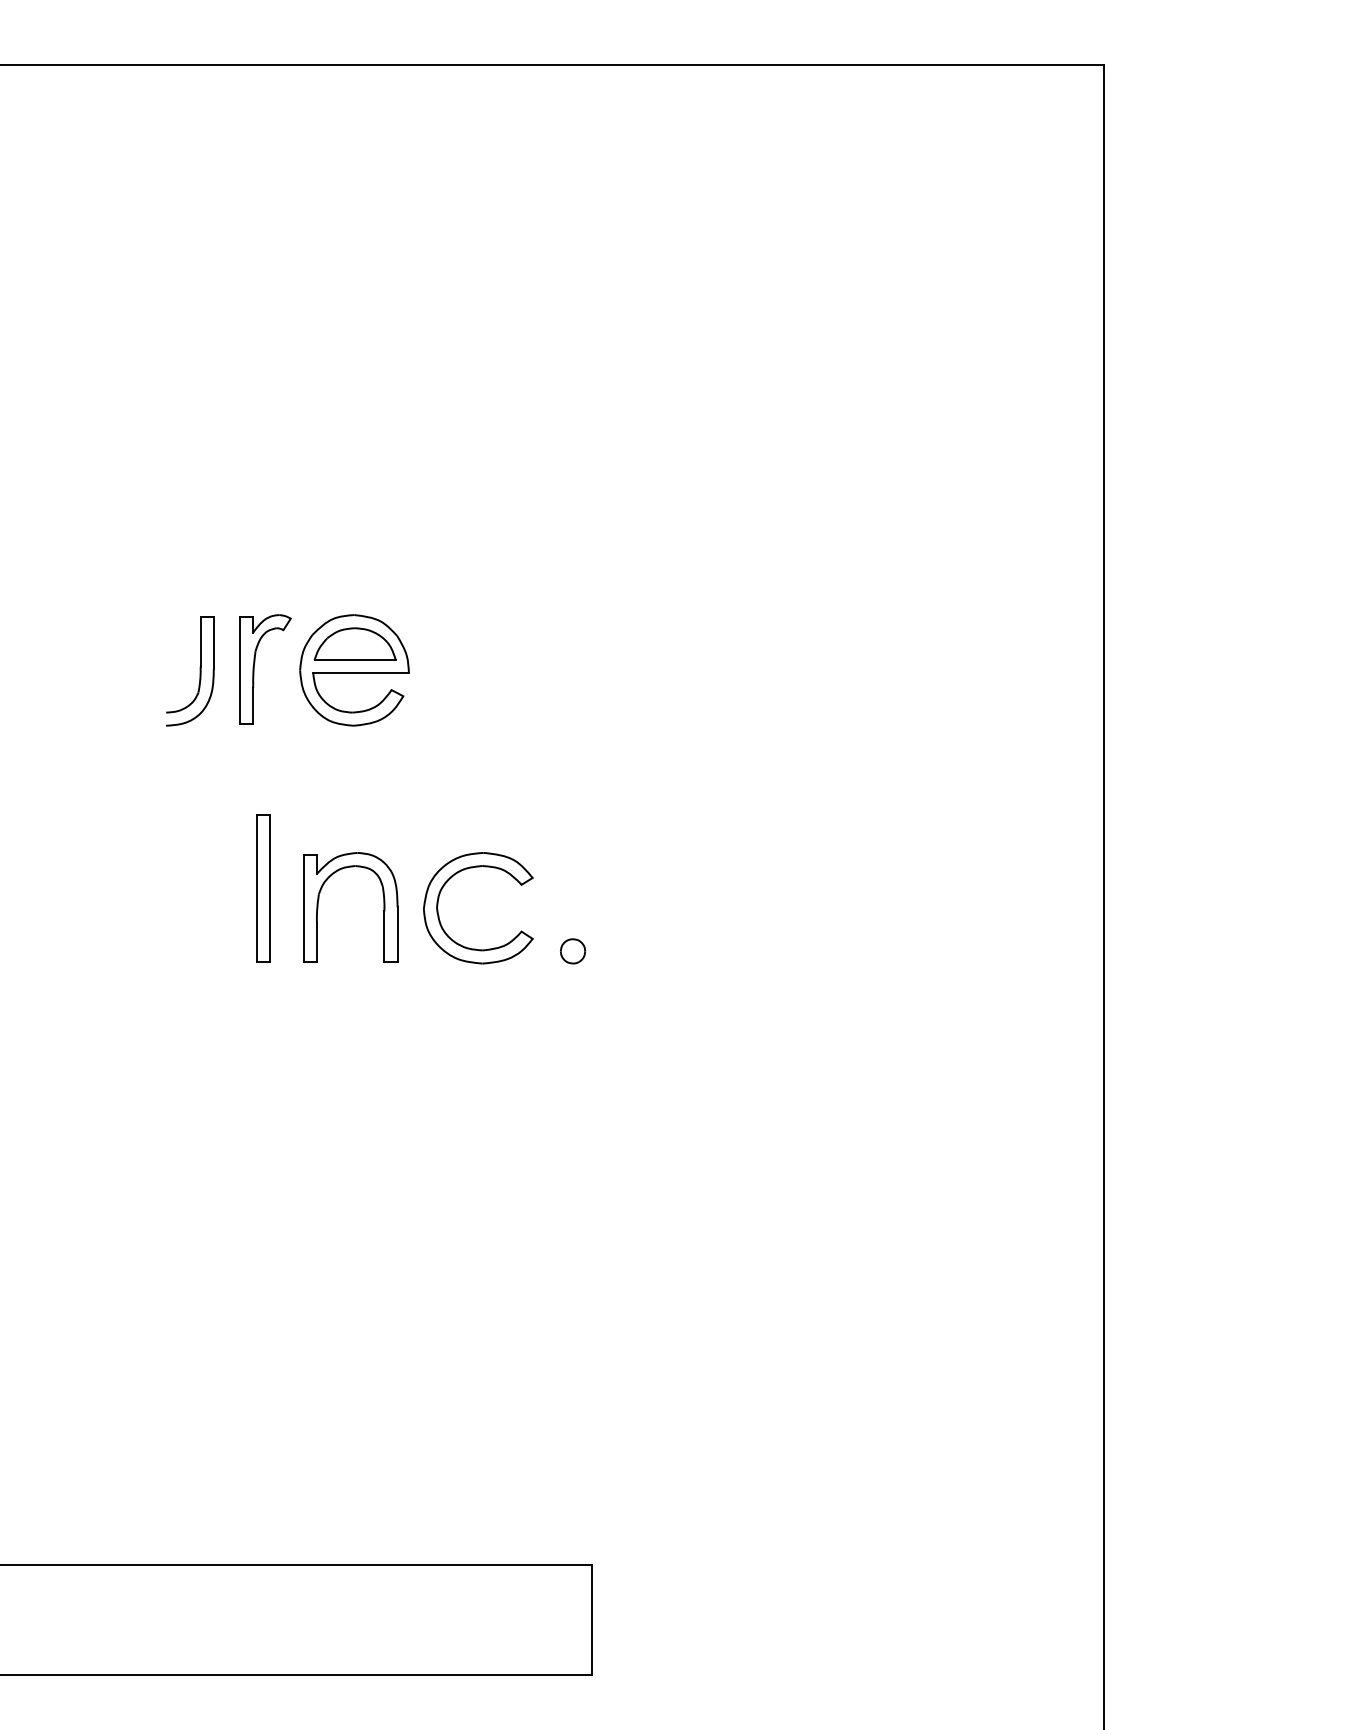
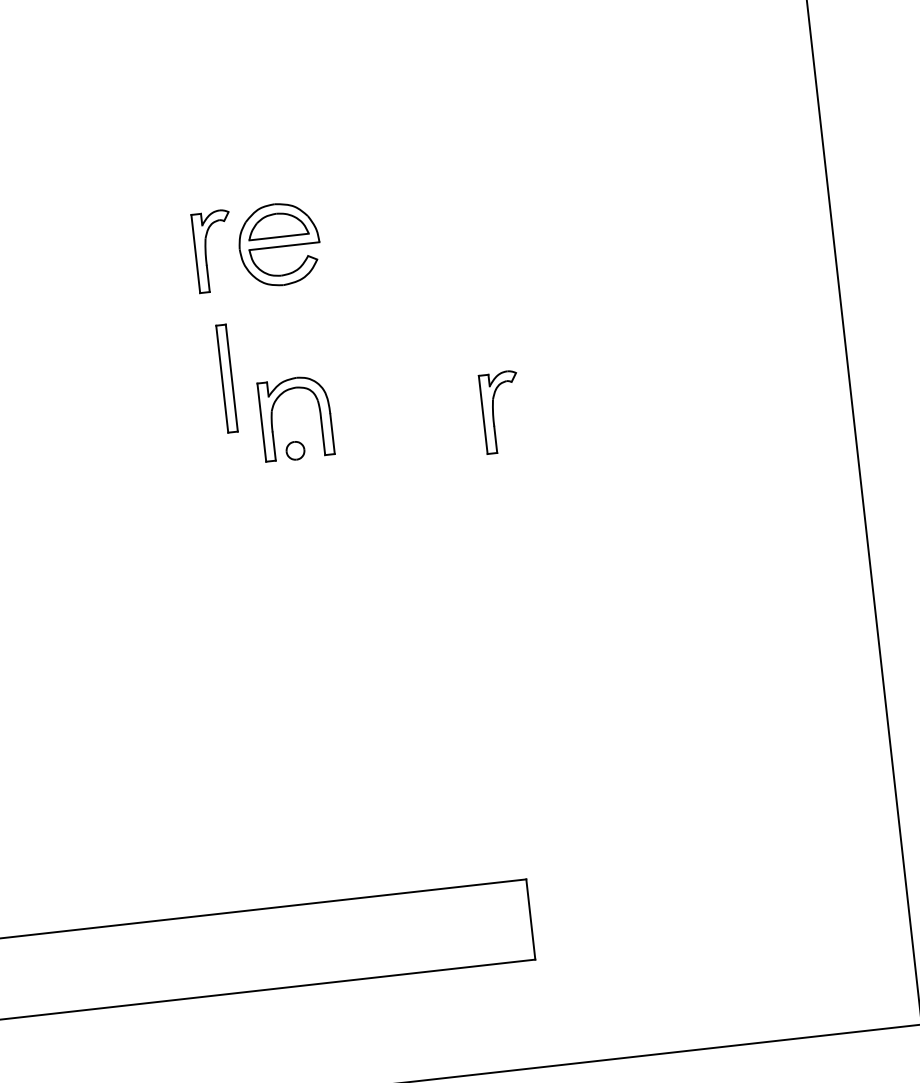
part: (199, 671) -> (166, 258), removed
part: (263, 888) -> (227, 378), moved
part: (439, 915) -> (361, 416), removed
part: (618, 930) -> (493, 413), added
part: (573, 951) -> (295, 450), moved

